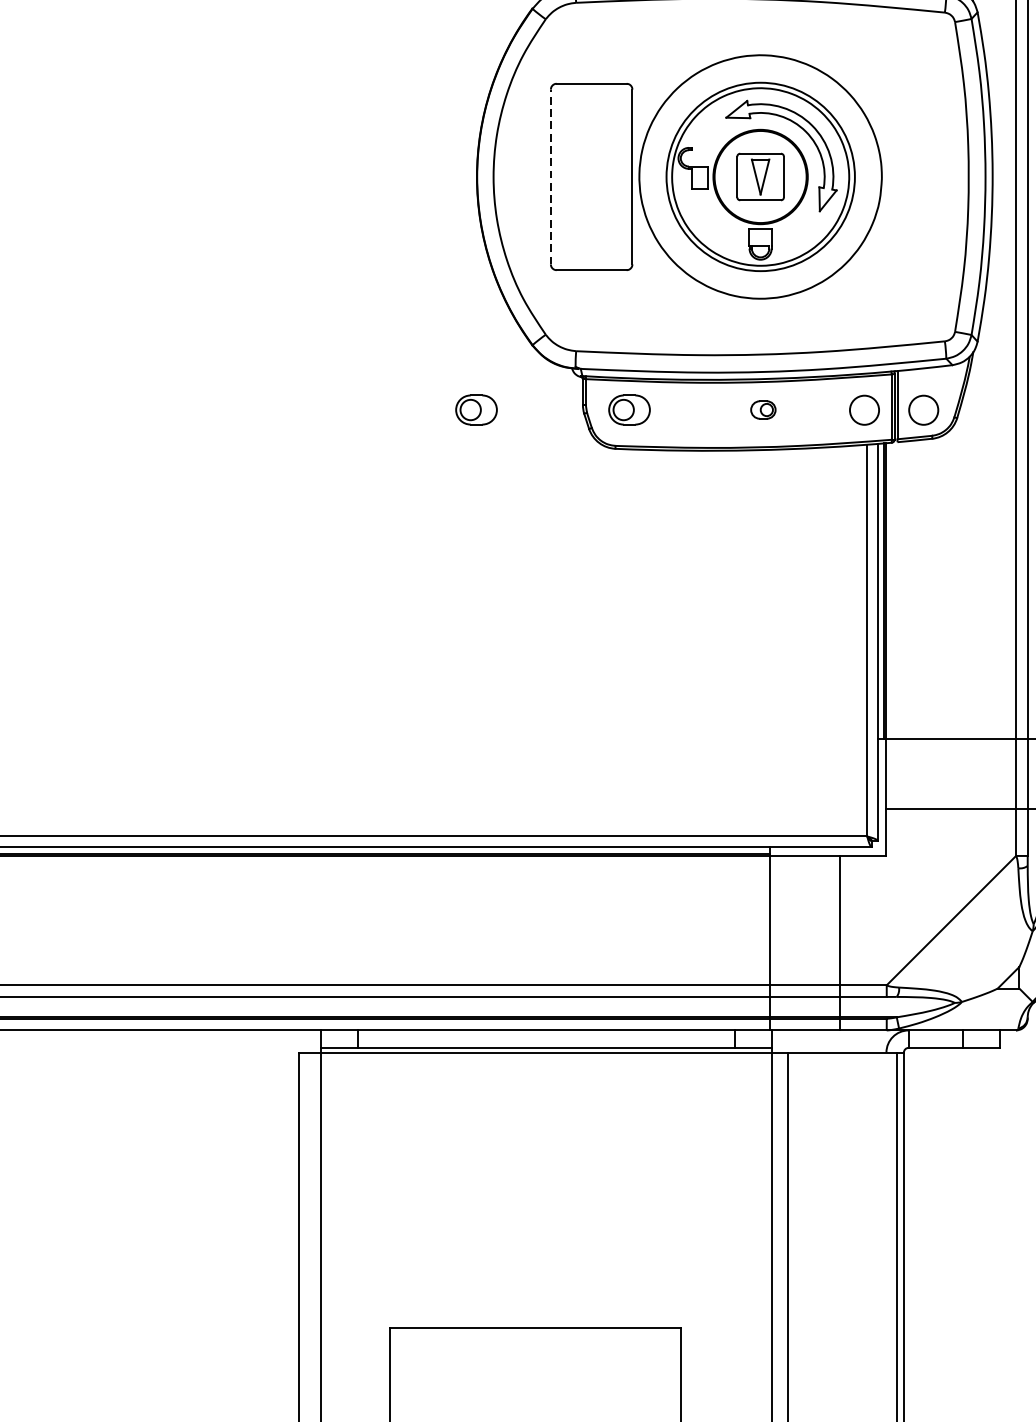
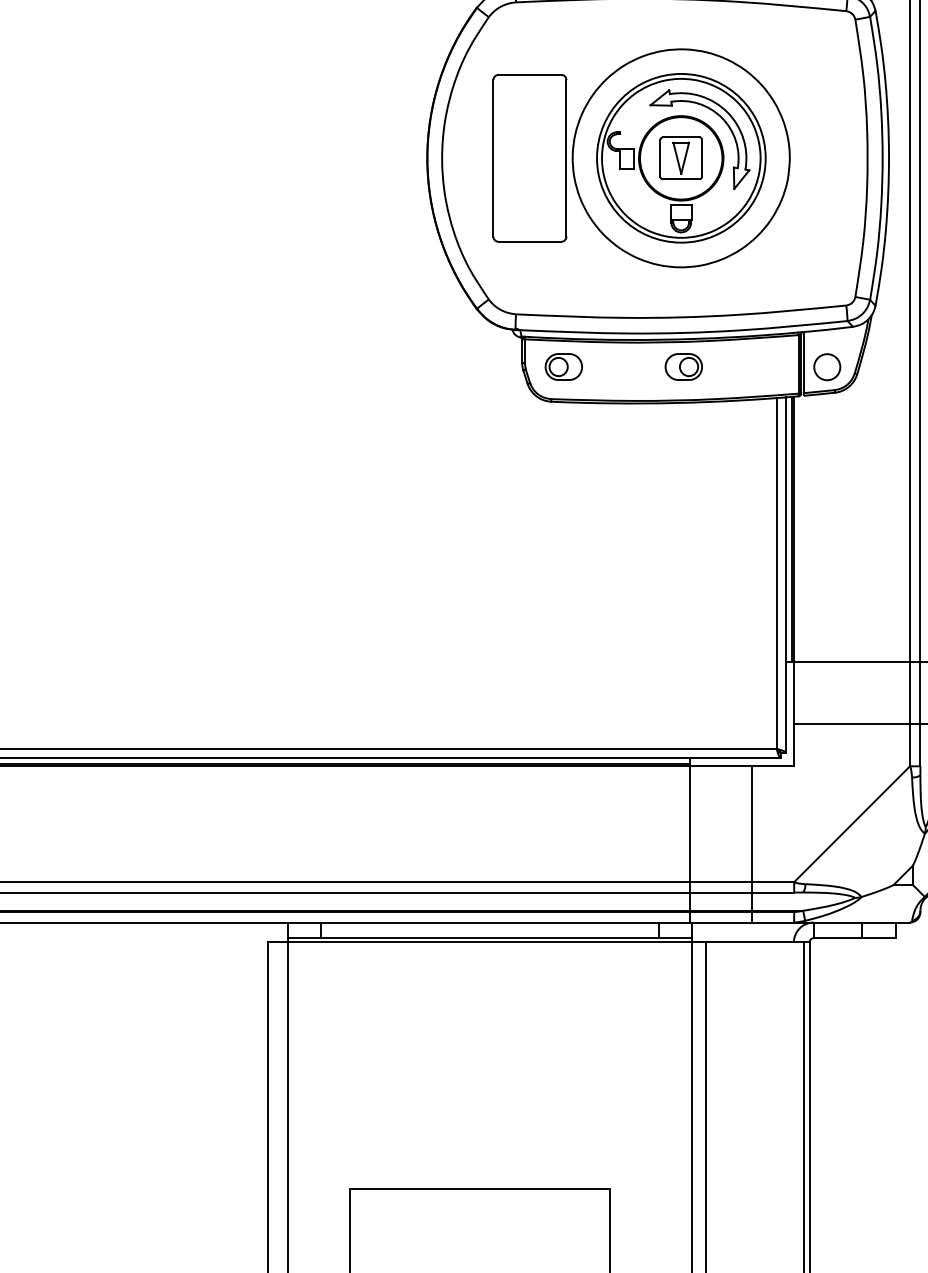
line: (550, 176) -> (493, 157), dashed -> solid
part: (476, 409) -> (426, 366), removed
part: (763, 409) -> (683, 366), size x1.67
circle: (864, 410) -> (774, 367), removed

